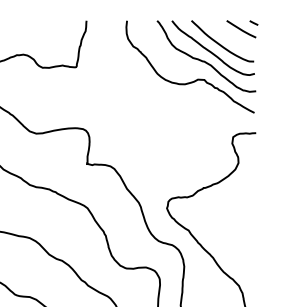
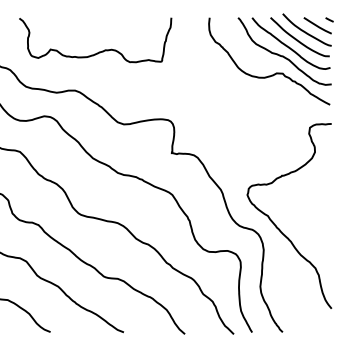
curve: (227, 34) -> (304, 30), added

